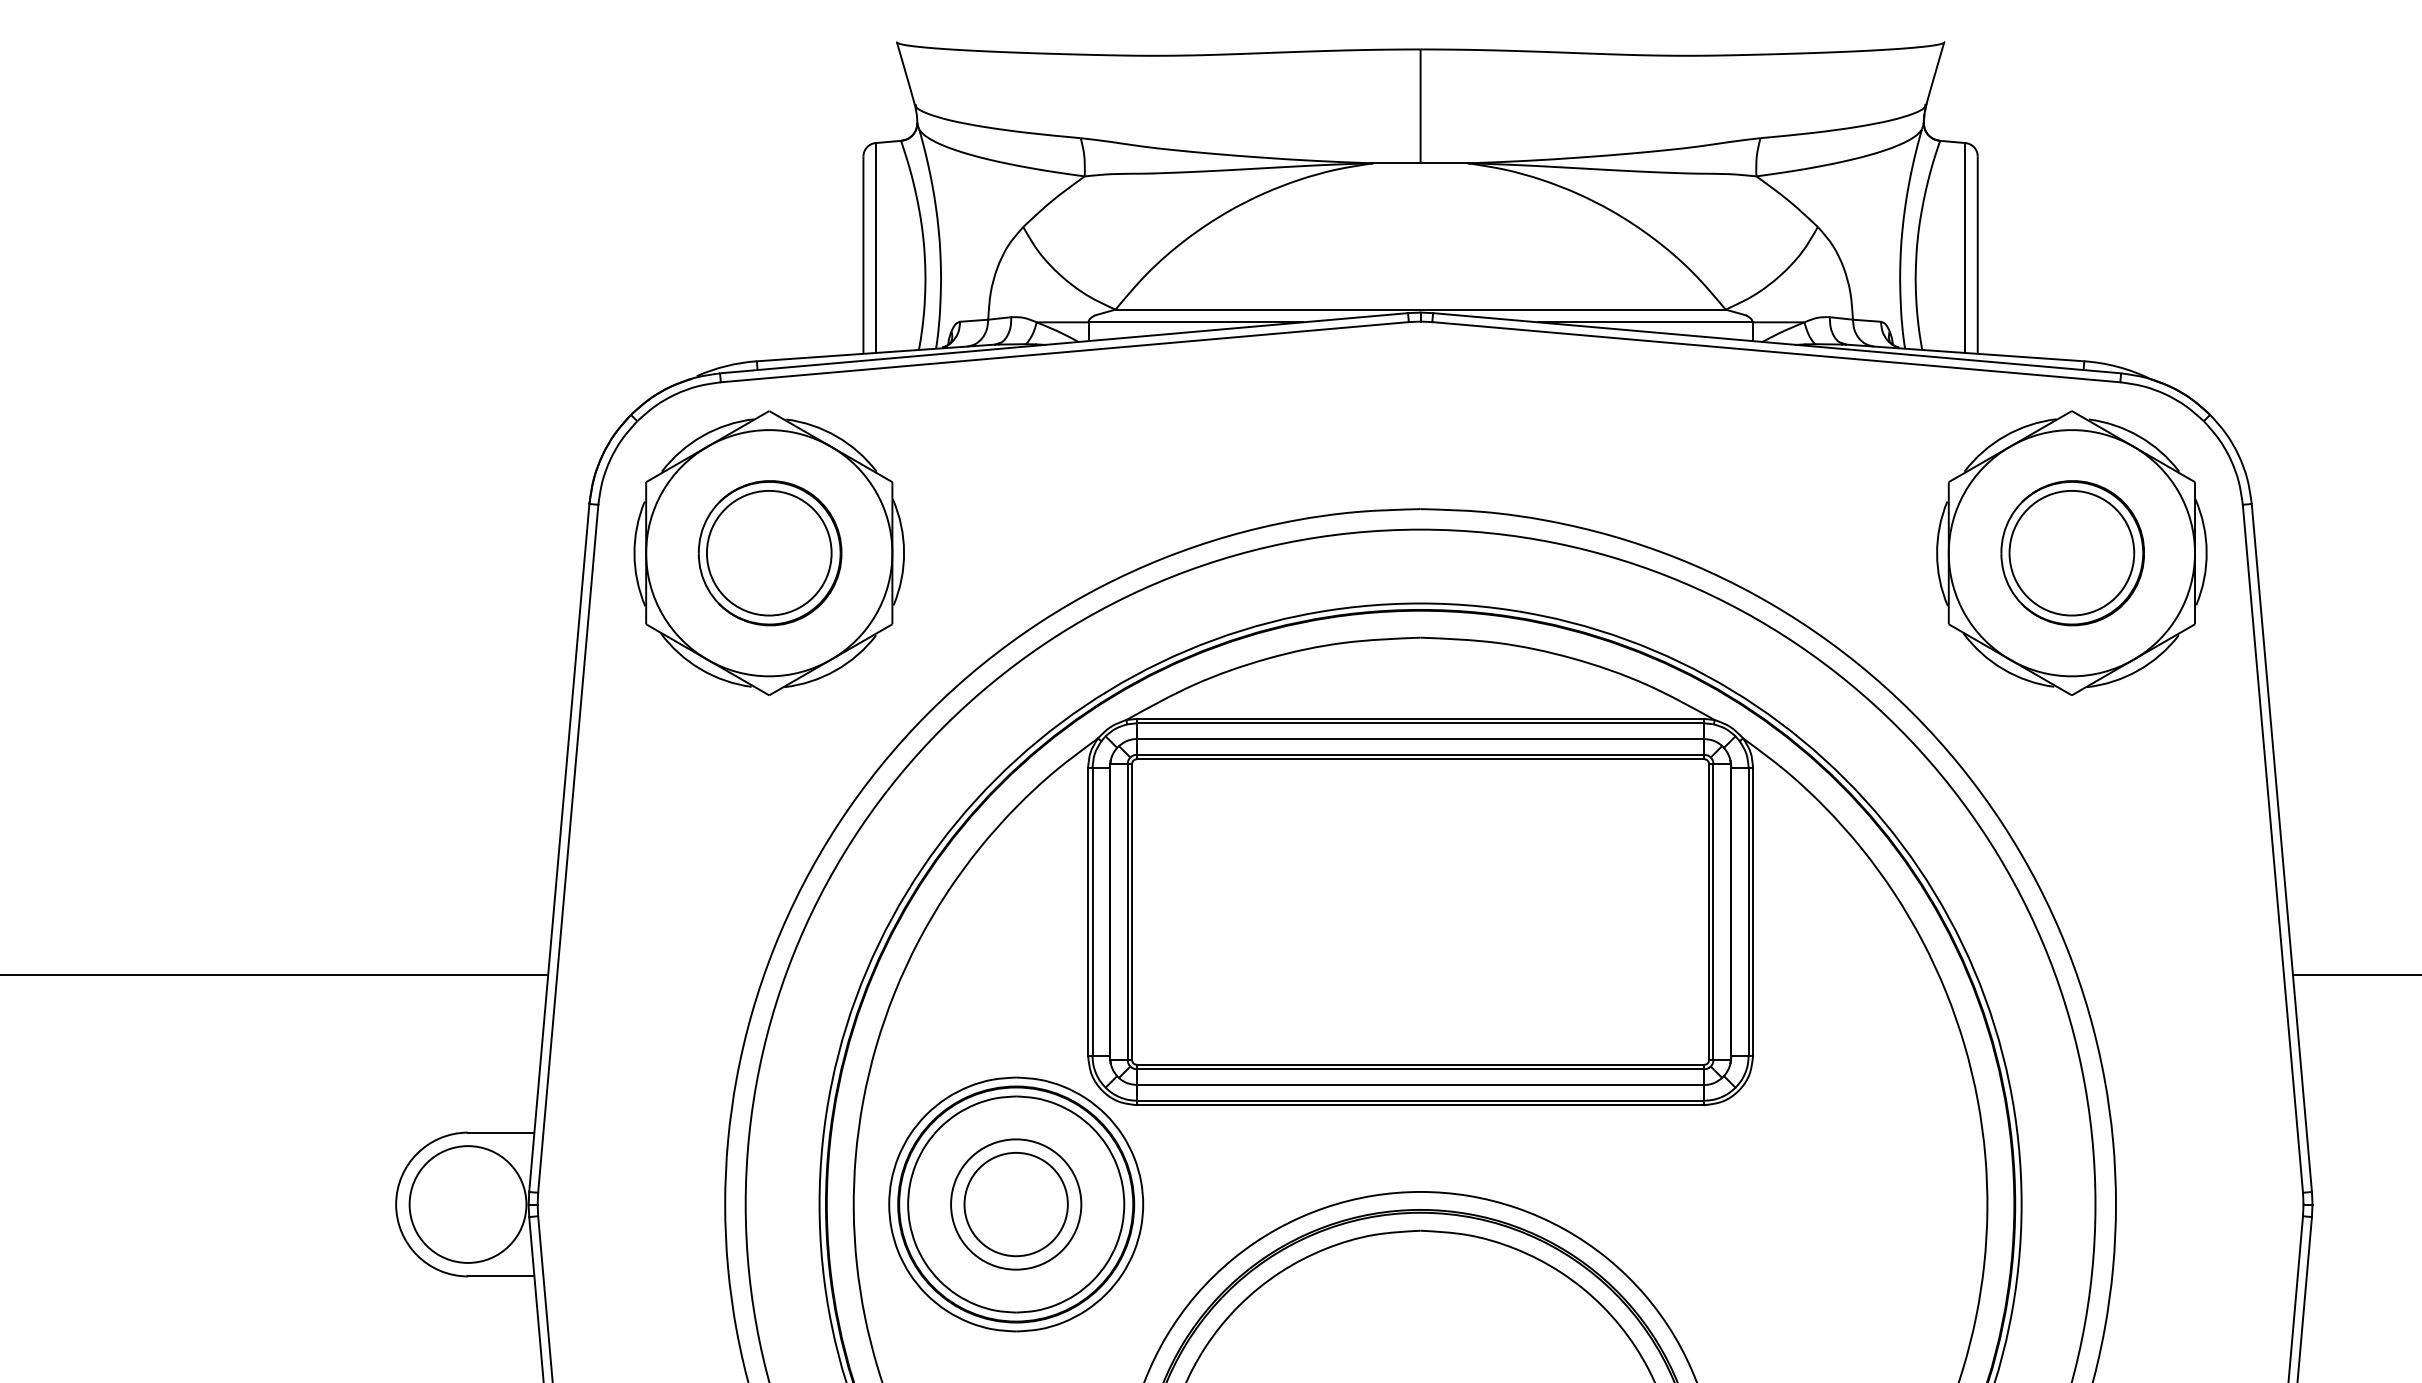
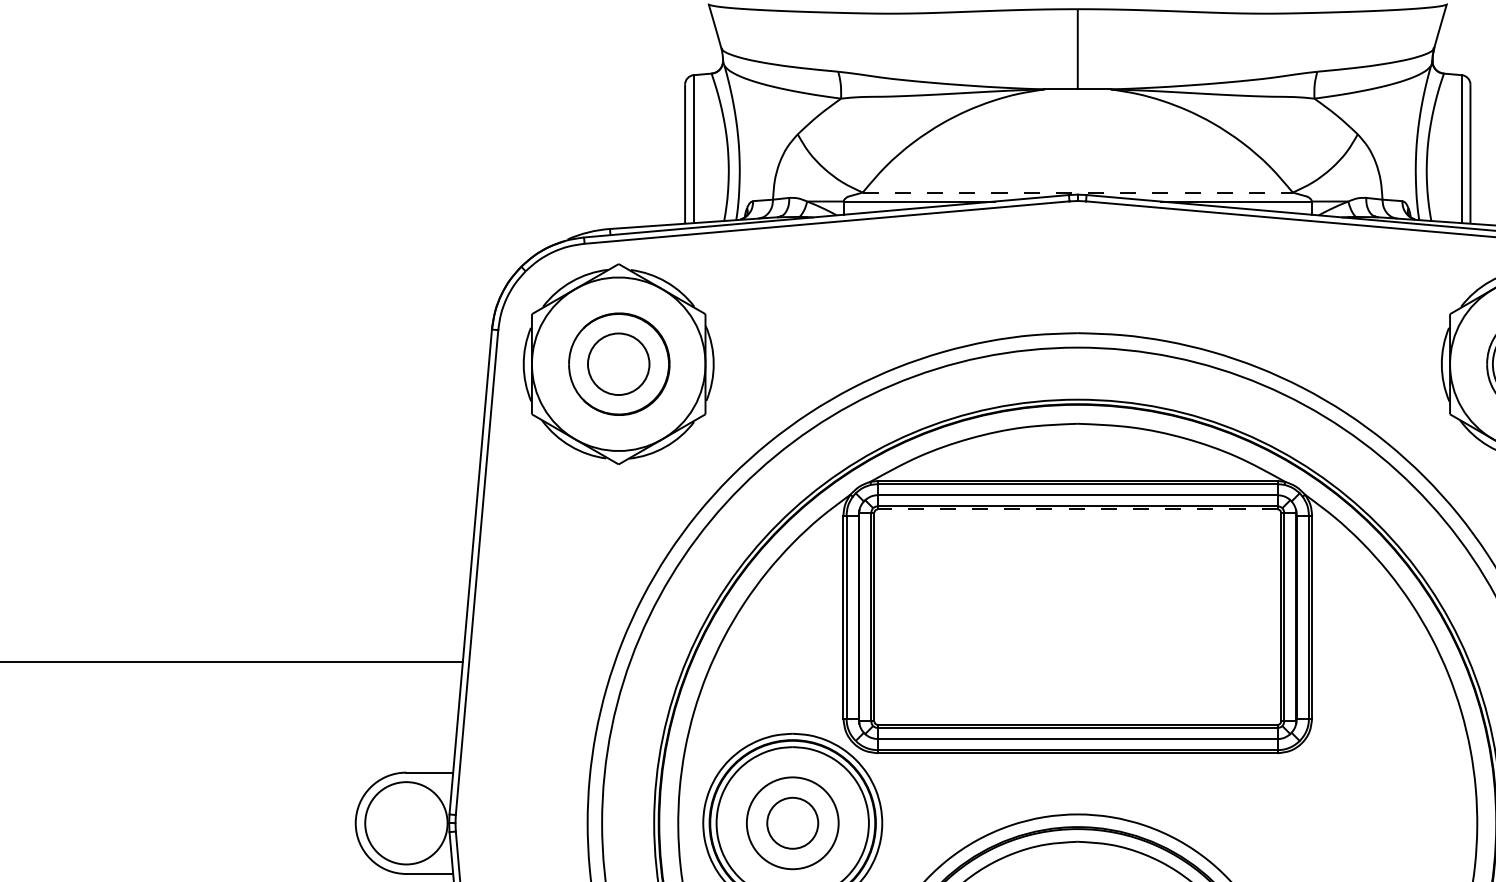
line: (1421, 309) -> (1078, 192), solid -> dashed
circle: (768, 552) -> (618, 363), size x0.7
line: (1420, 759) -> (1077, 509), solid -> dashed
circle: (1015, 1204) -> (792, 823), size x0.7

